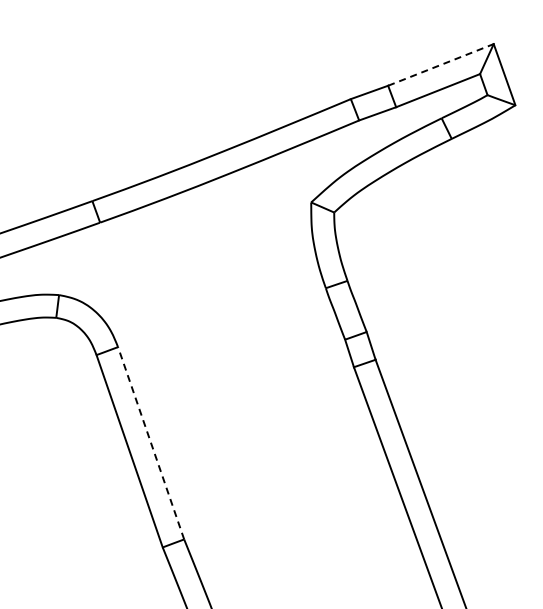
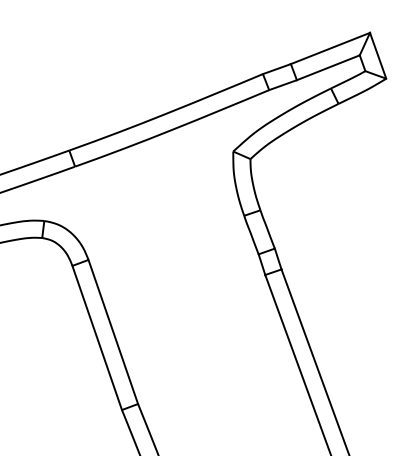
line: (440, 64) -> (330, 48), dashed -> solid
line: (151, 443) -> (113, 332), dashed -> solid

